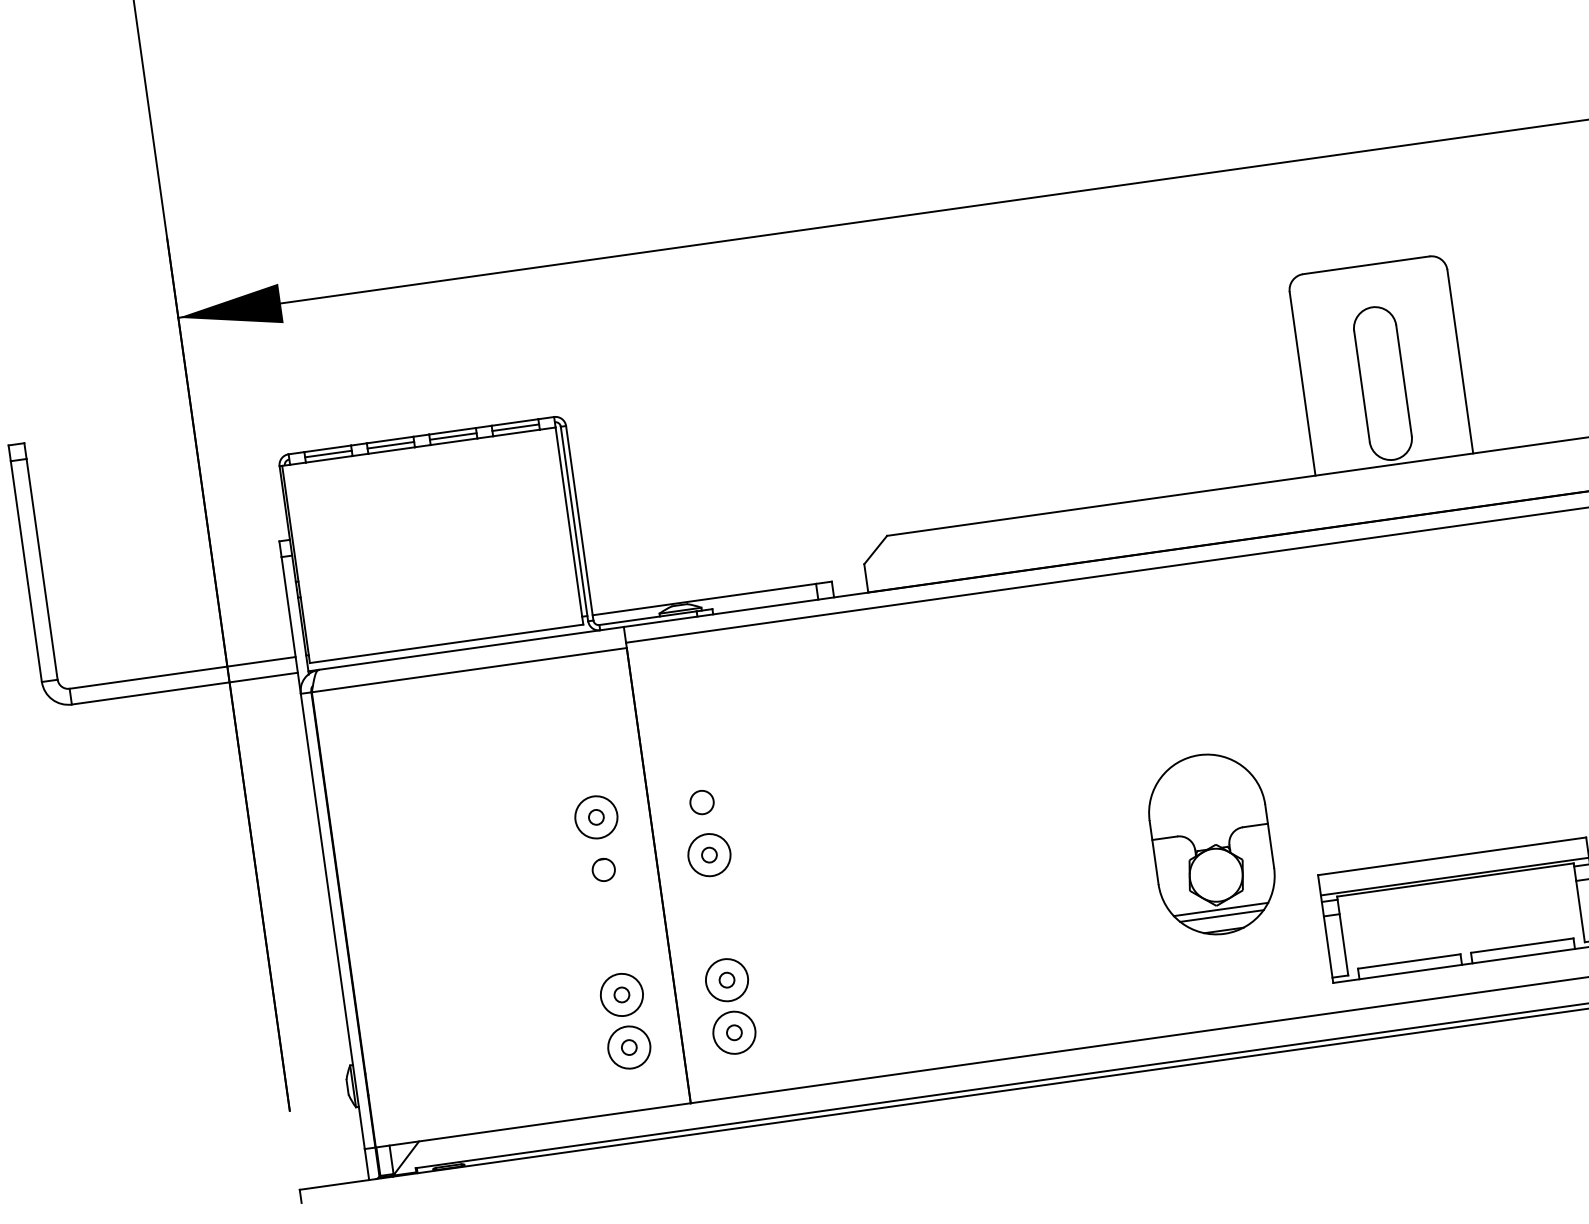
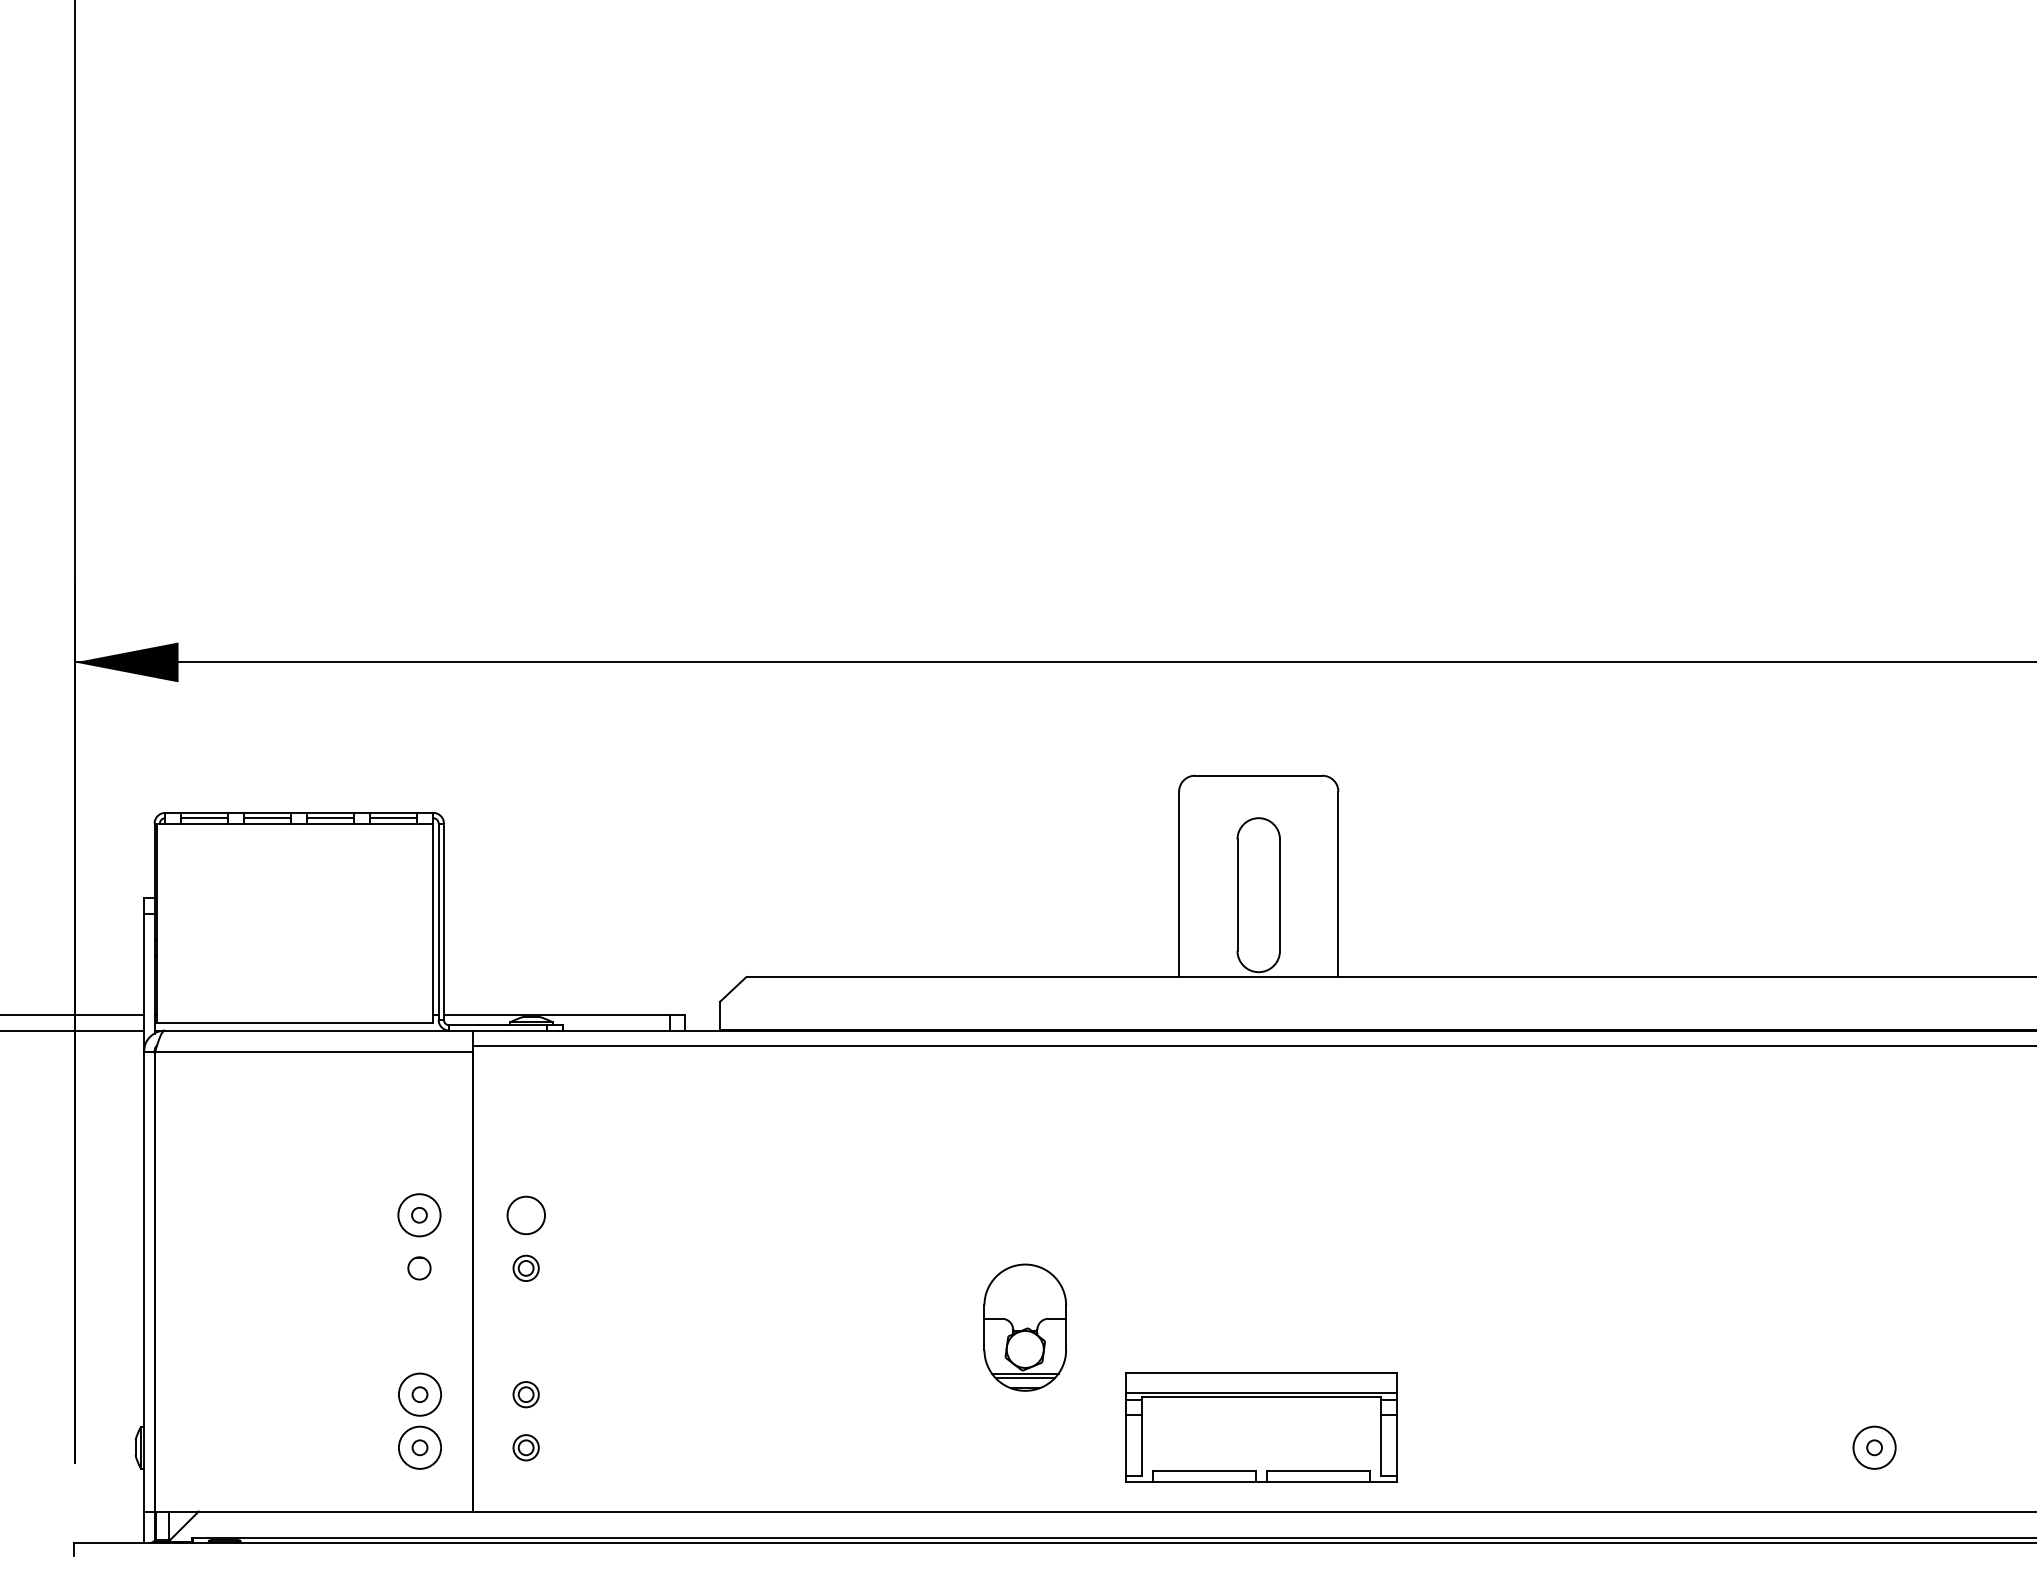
circle: (701, 801) -> (525, 1214), size x1.6
part: (1212, 844) -> (1025, 1327), size x0.7
circle: (709, 855) -> (526, 1268), size x0.6
circle: (727, 979) -> (526, 1394), size x0.6
circle: (734, 1032) -> (526, 1447), size x0.6

